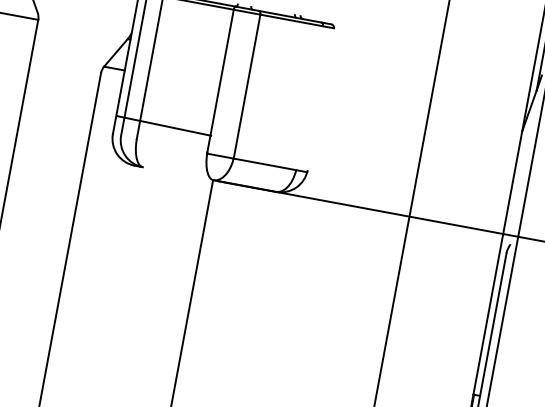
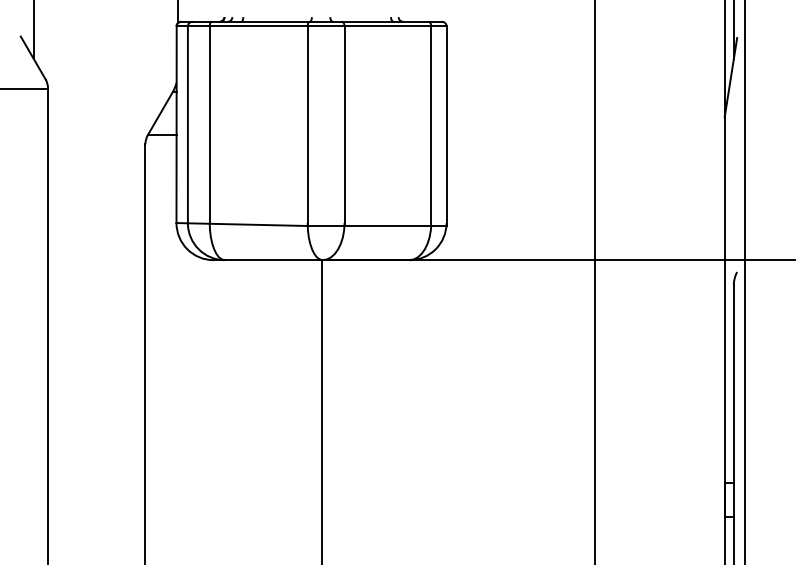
line: (309, 98) -> (431, 126), added
line: (320, 100) -> (446, 126), added
line: (163, 125) -> (241, 224), moved
line: (177, 173) -> (273, 260), added

